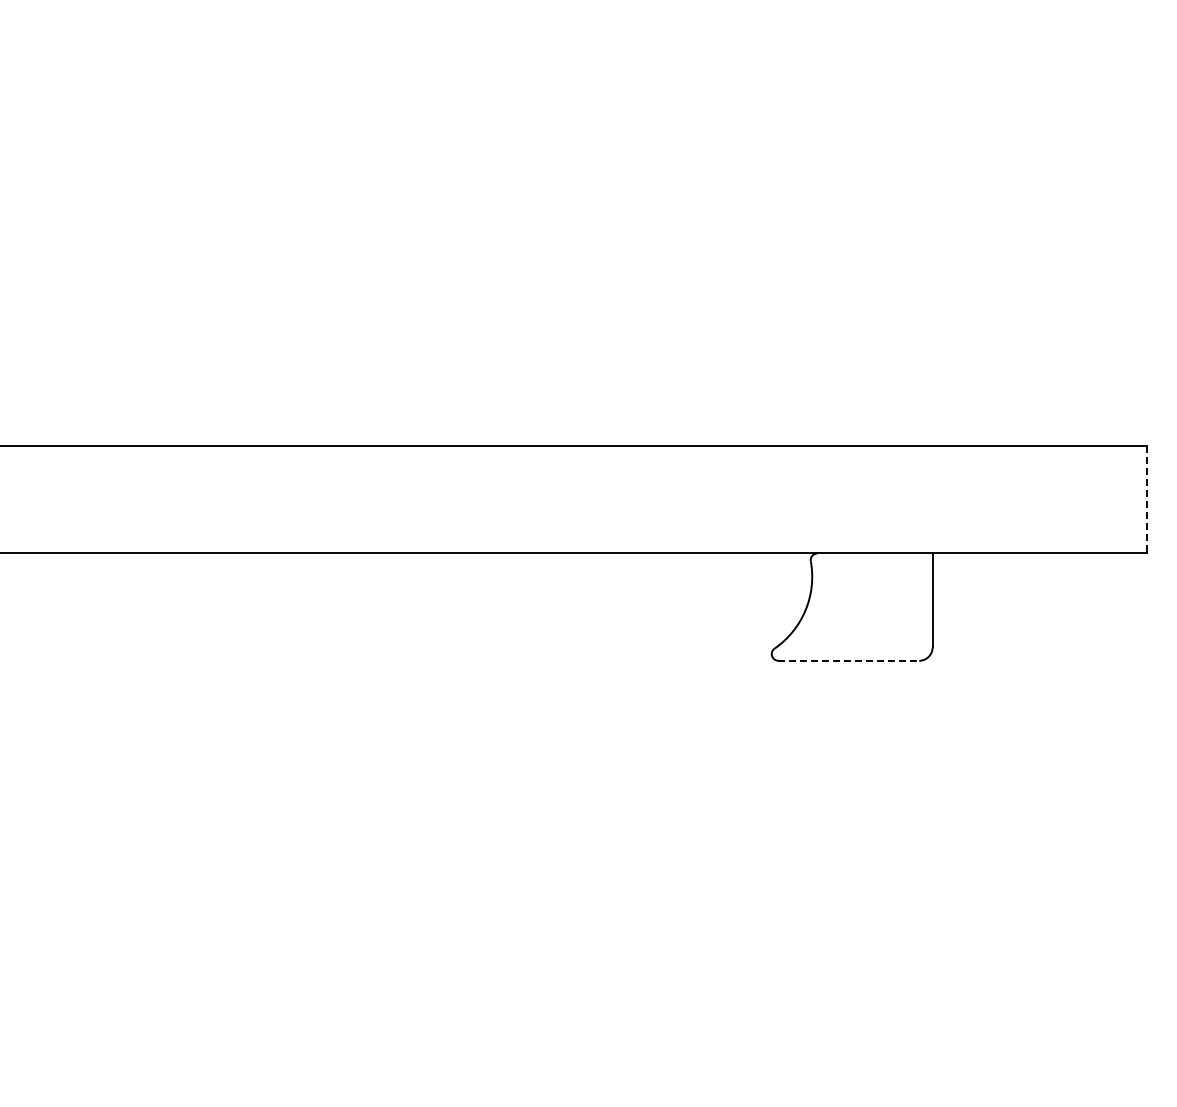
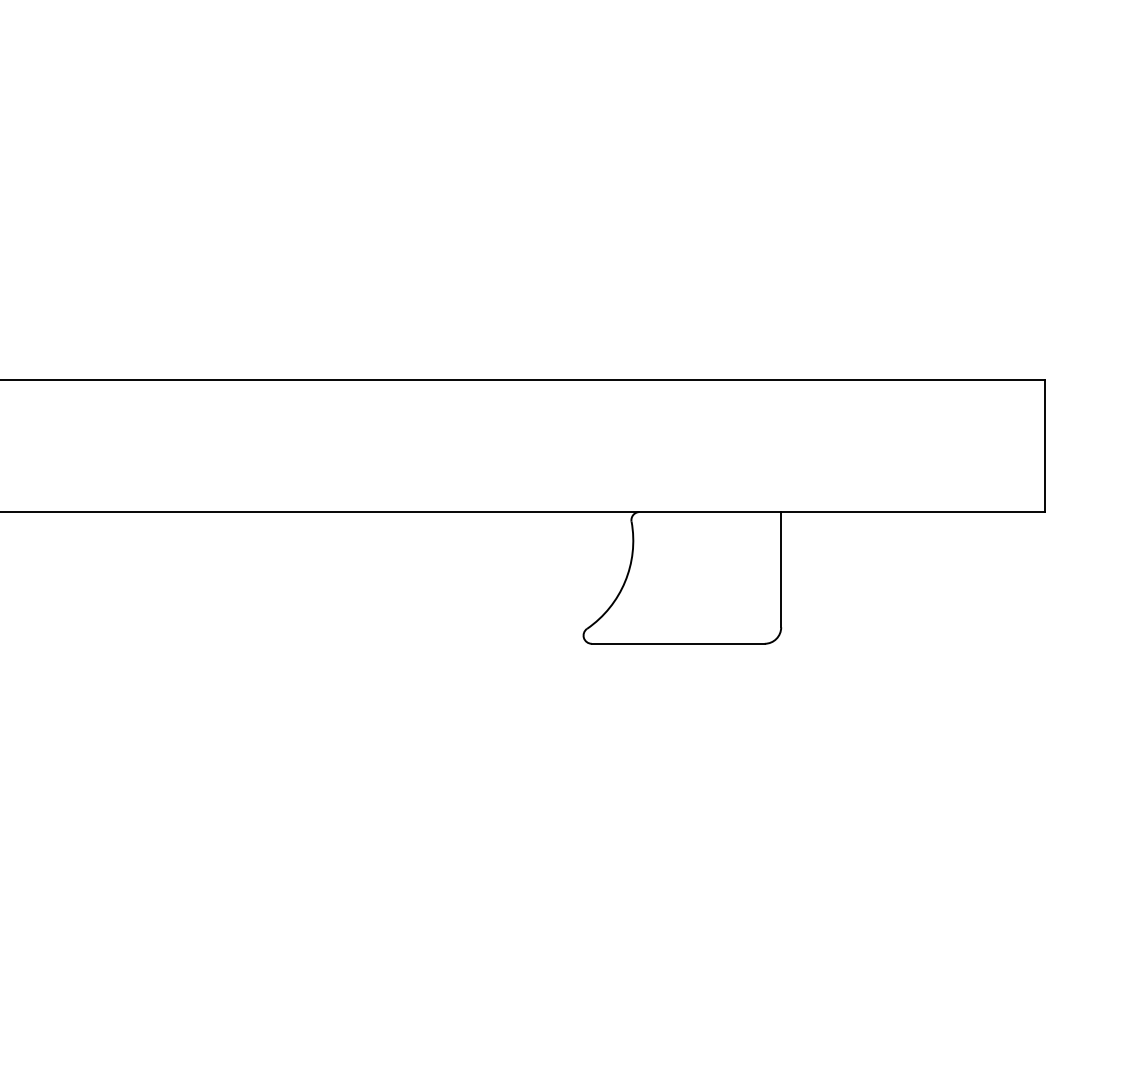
line: (1147, 499) -> (1045, 445), dashed -> solid
line: (849, 660) -> (679, 643), dashed -> solid

